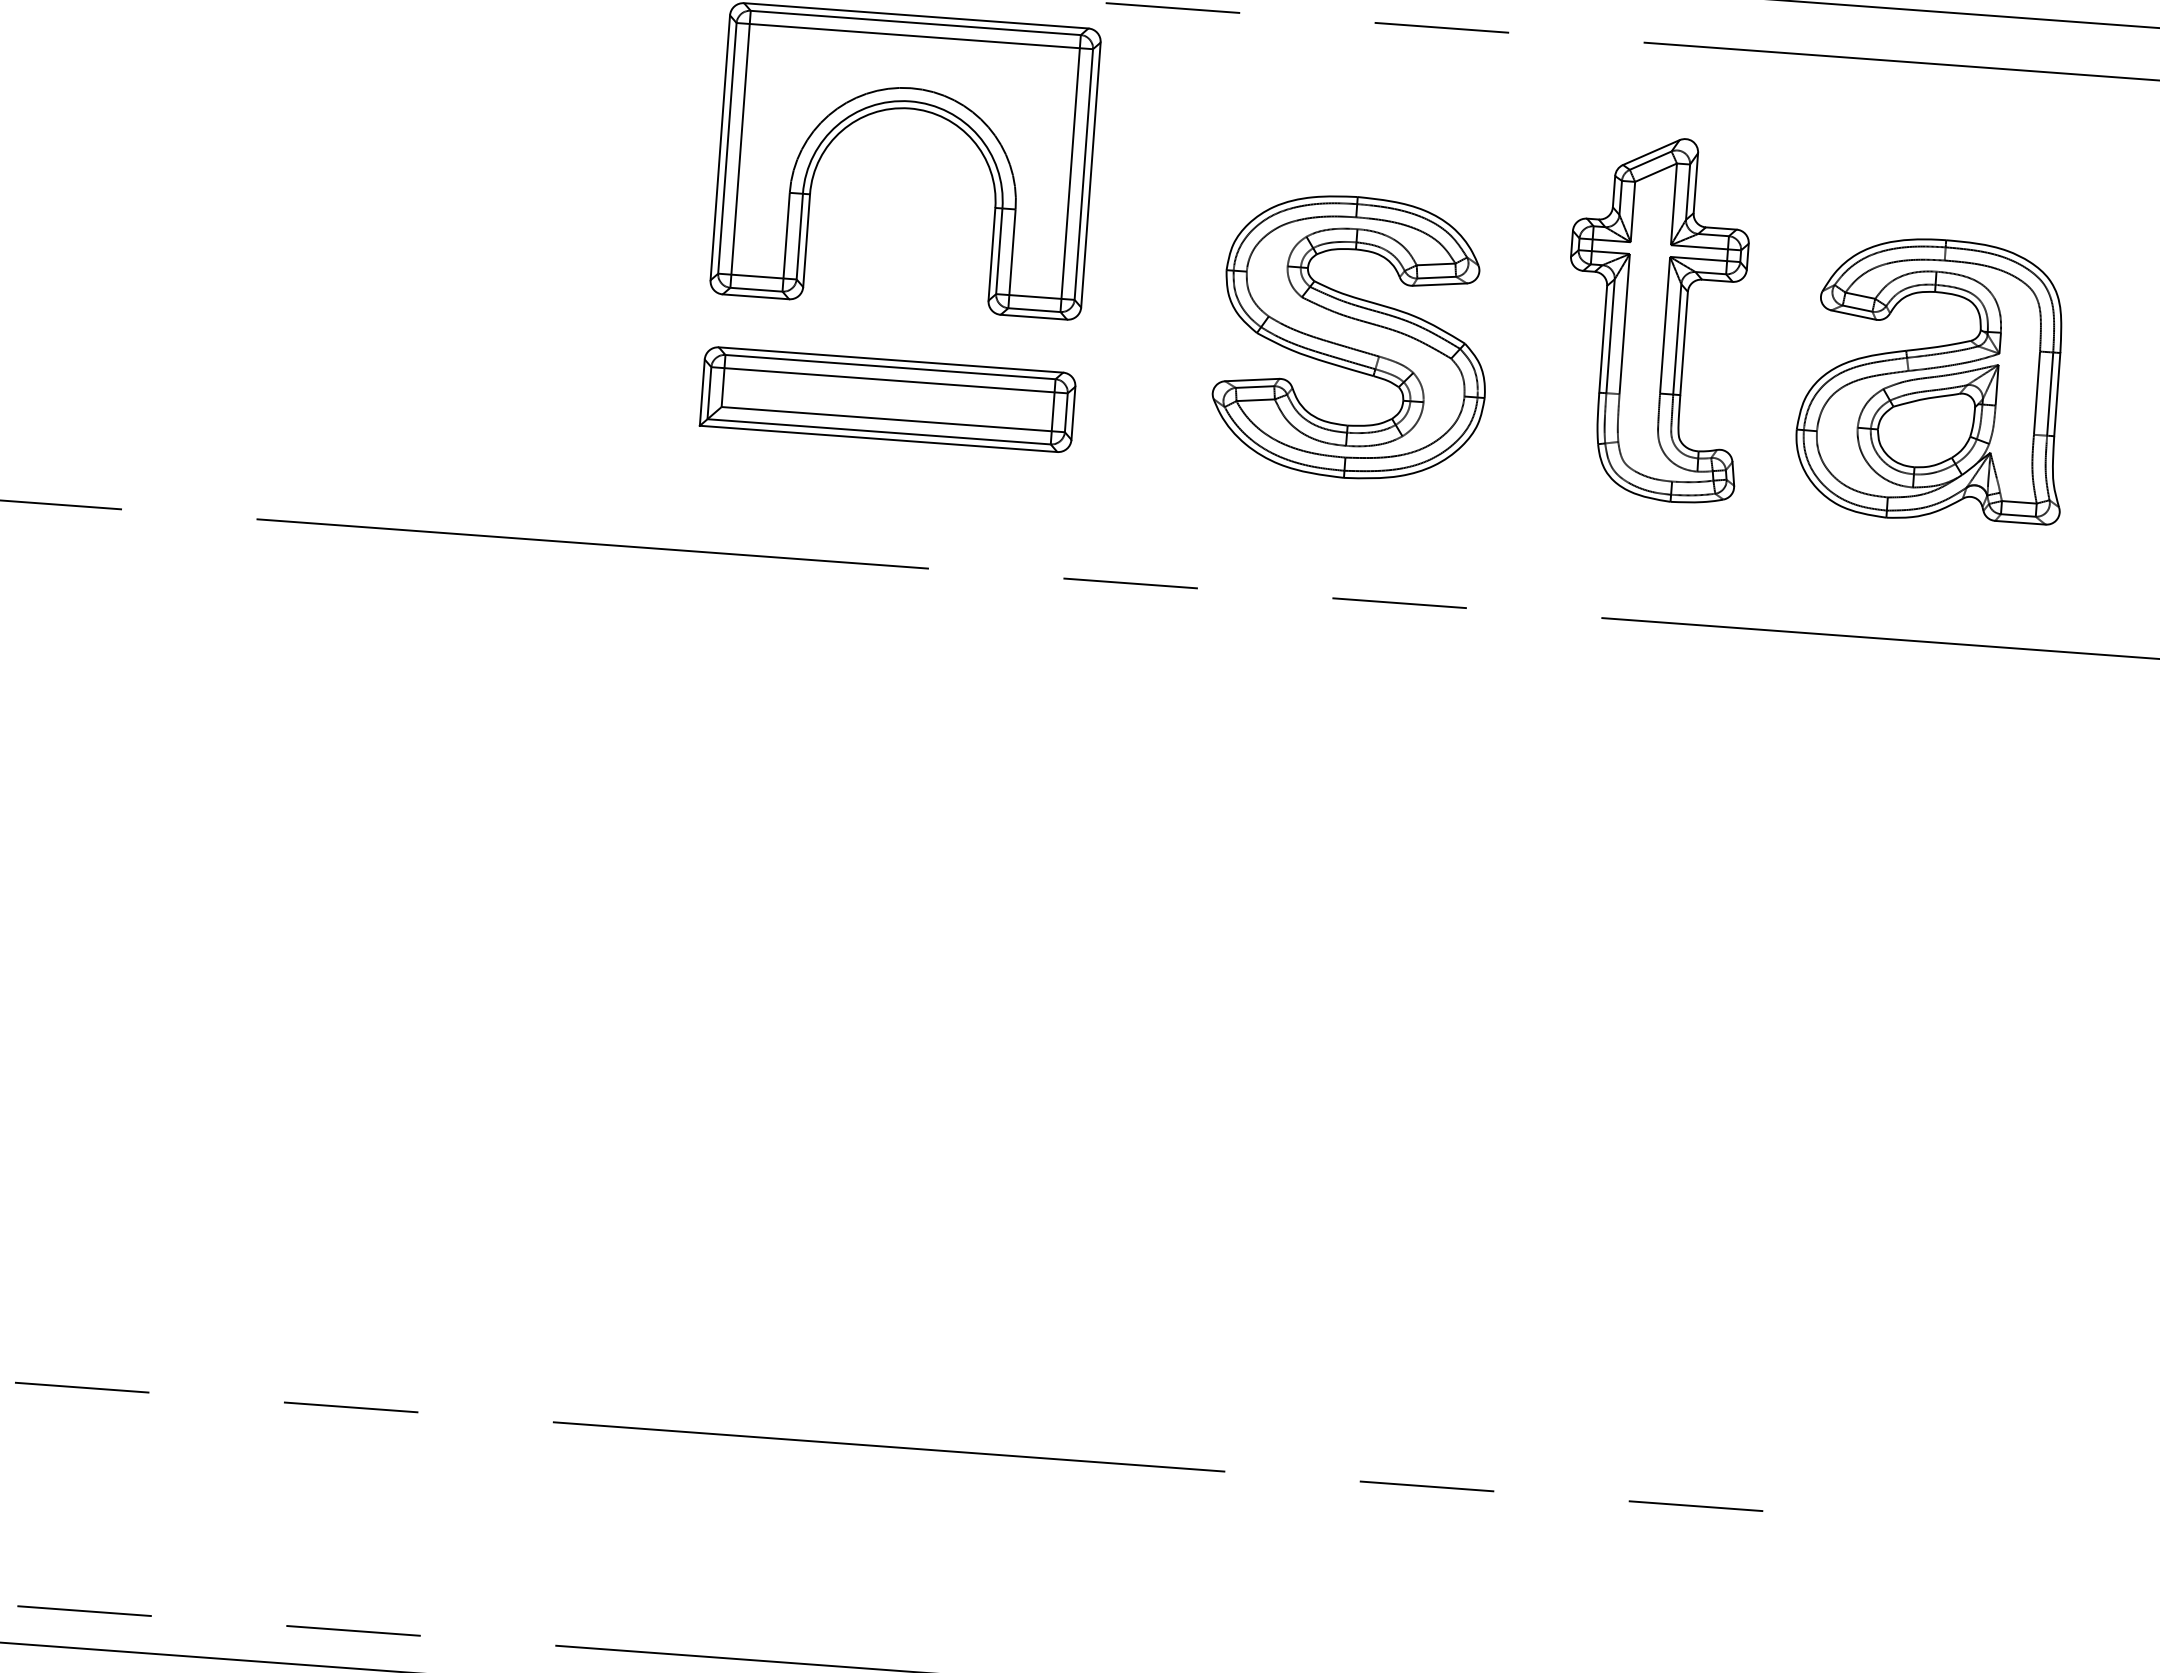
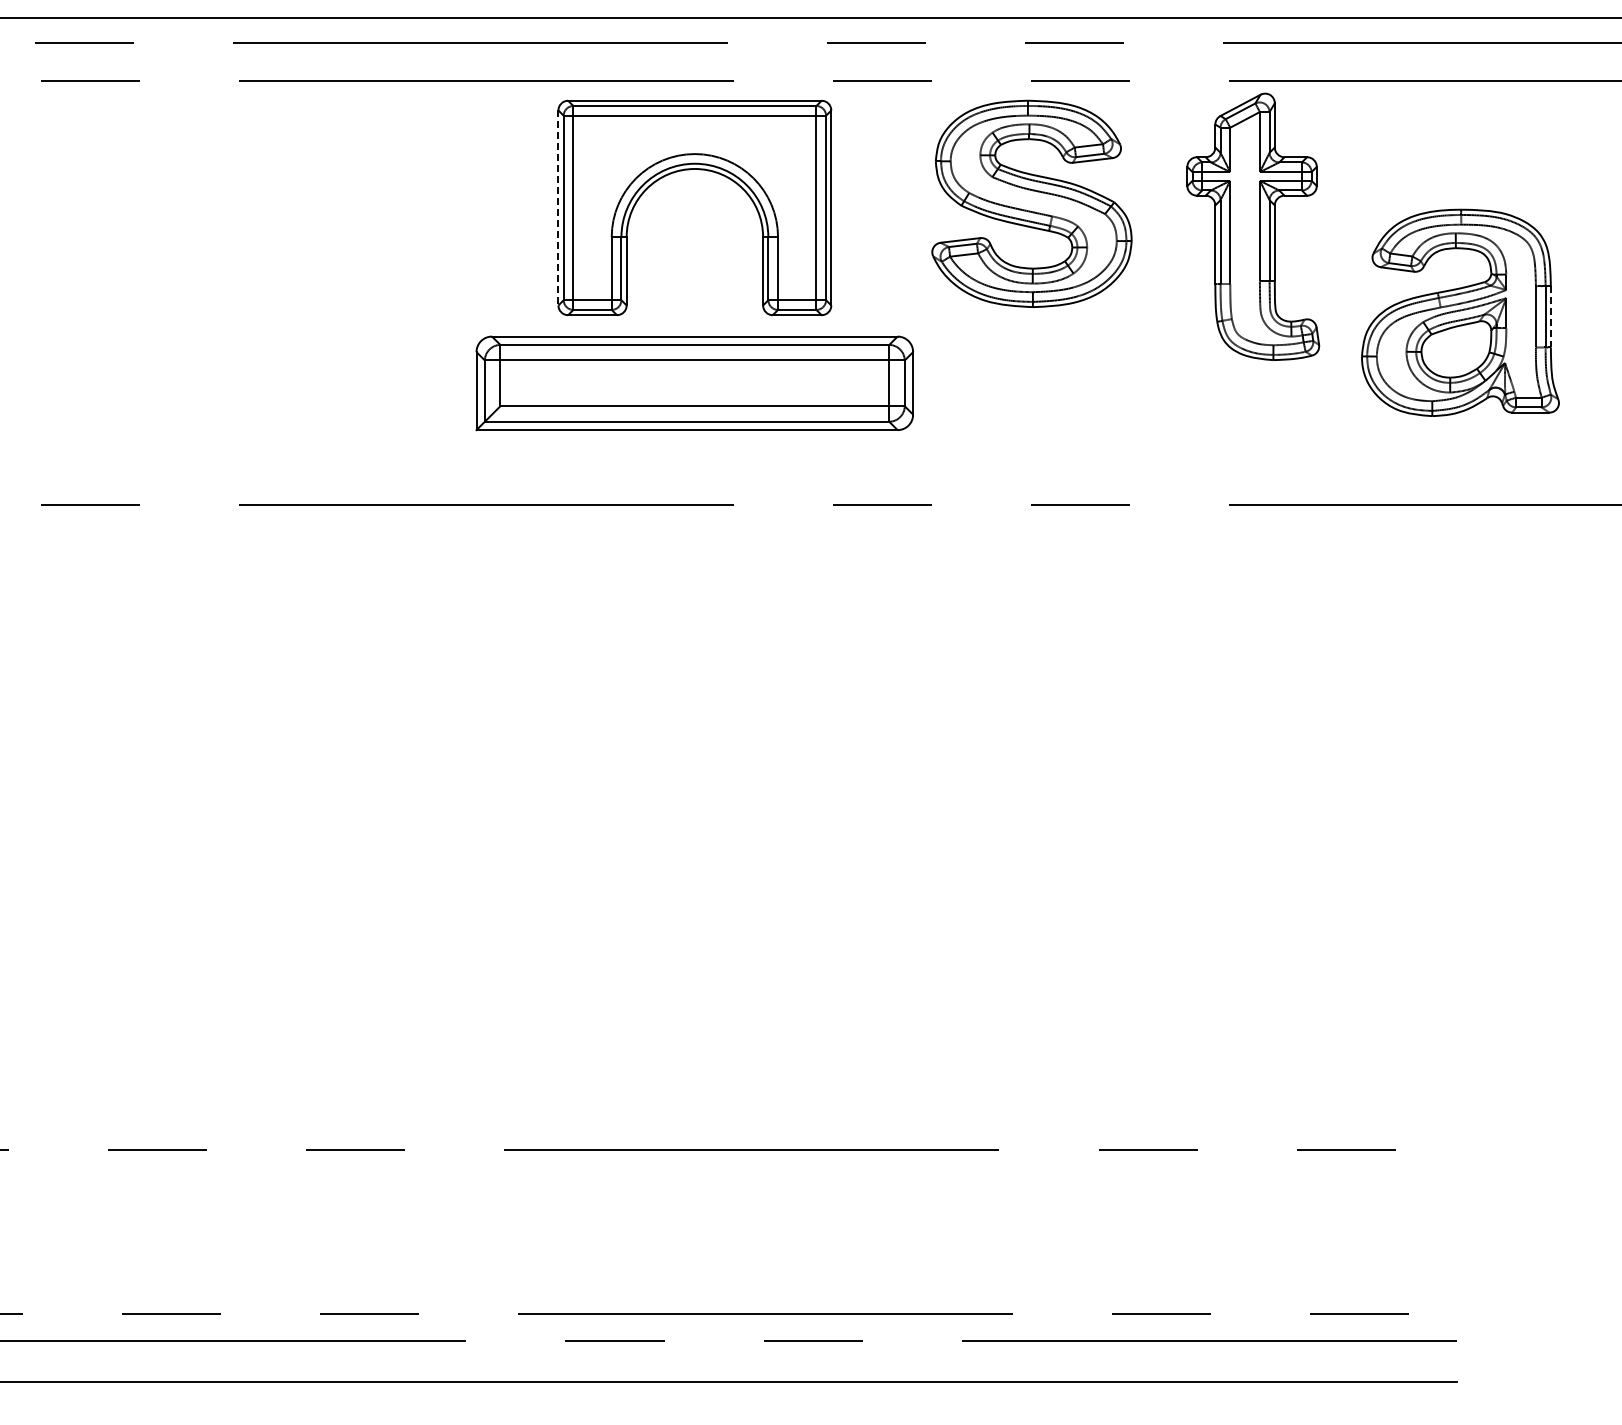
line: (720, 147) -> (558, 207), solid -> dashed
part: (1656, 318) -> (1253, 226), moved
part: (1352, 336) -> (1031, 203), moved
line: (2056, 394) -> (1550, 316), solid -> dashed
part: (887, 399) -> (694, 383), size x1.6

